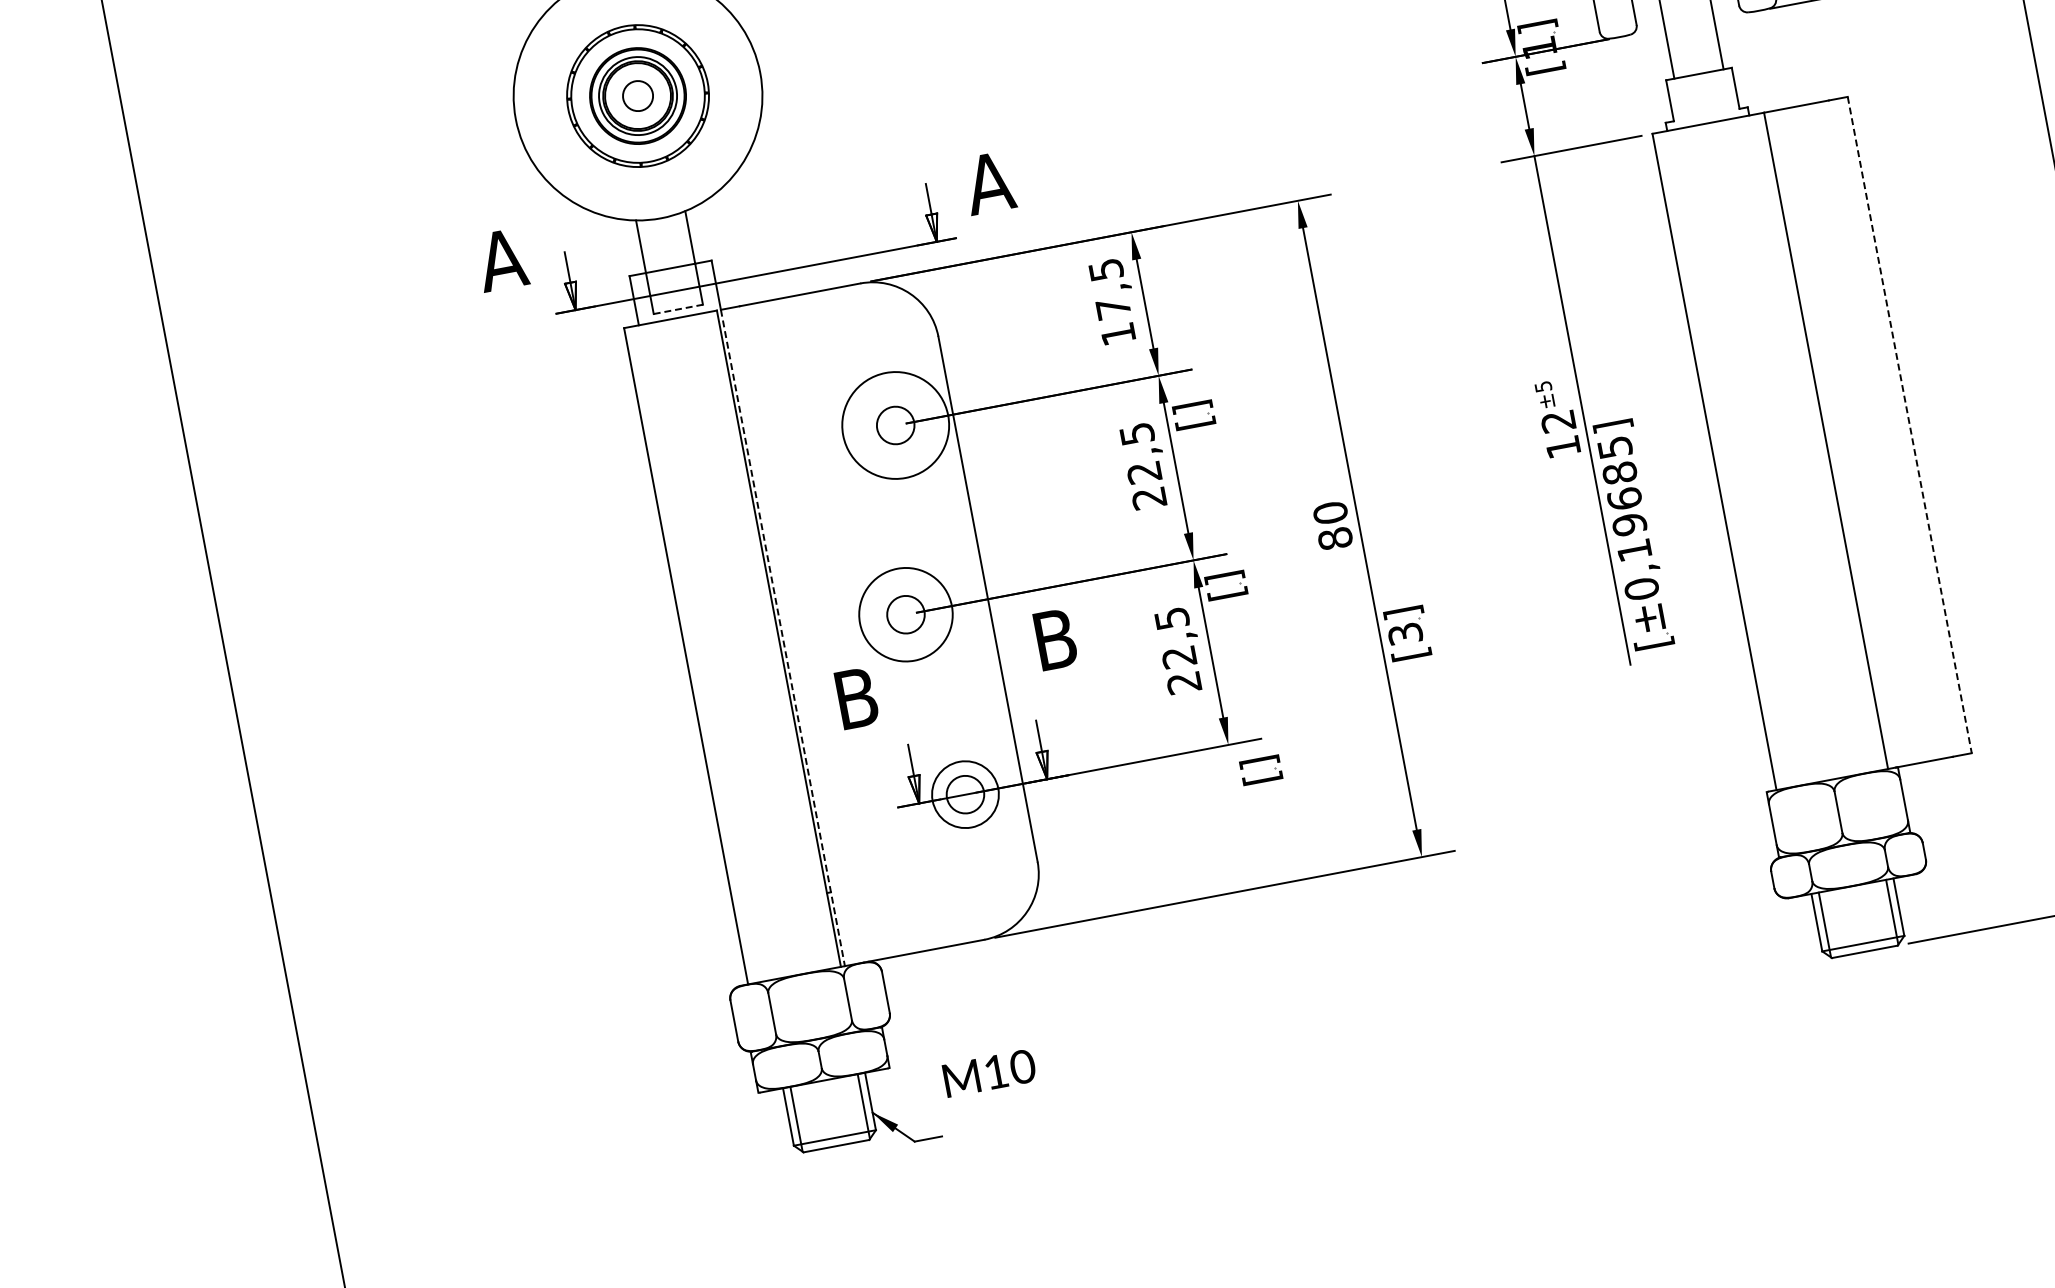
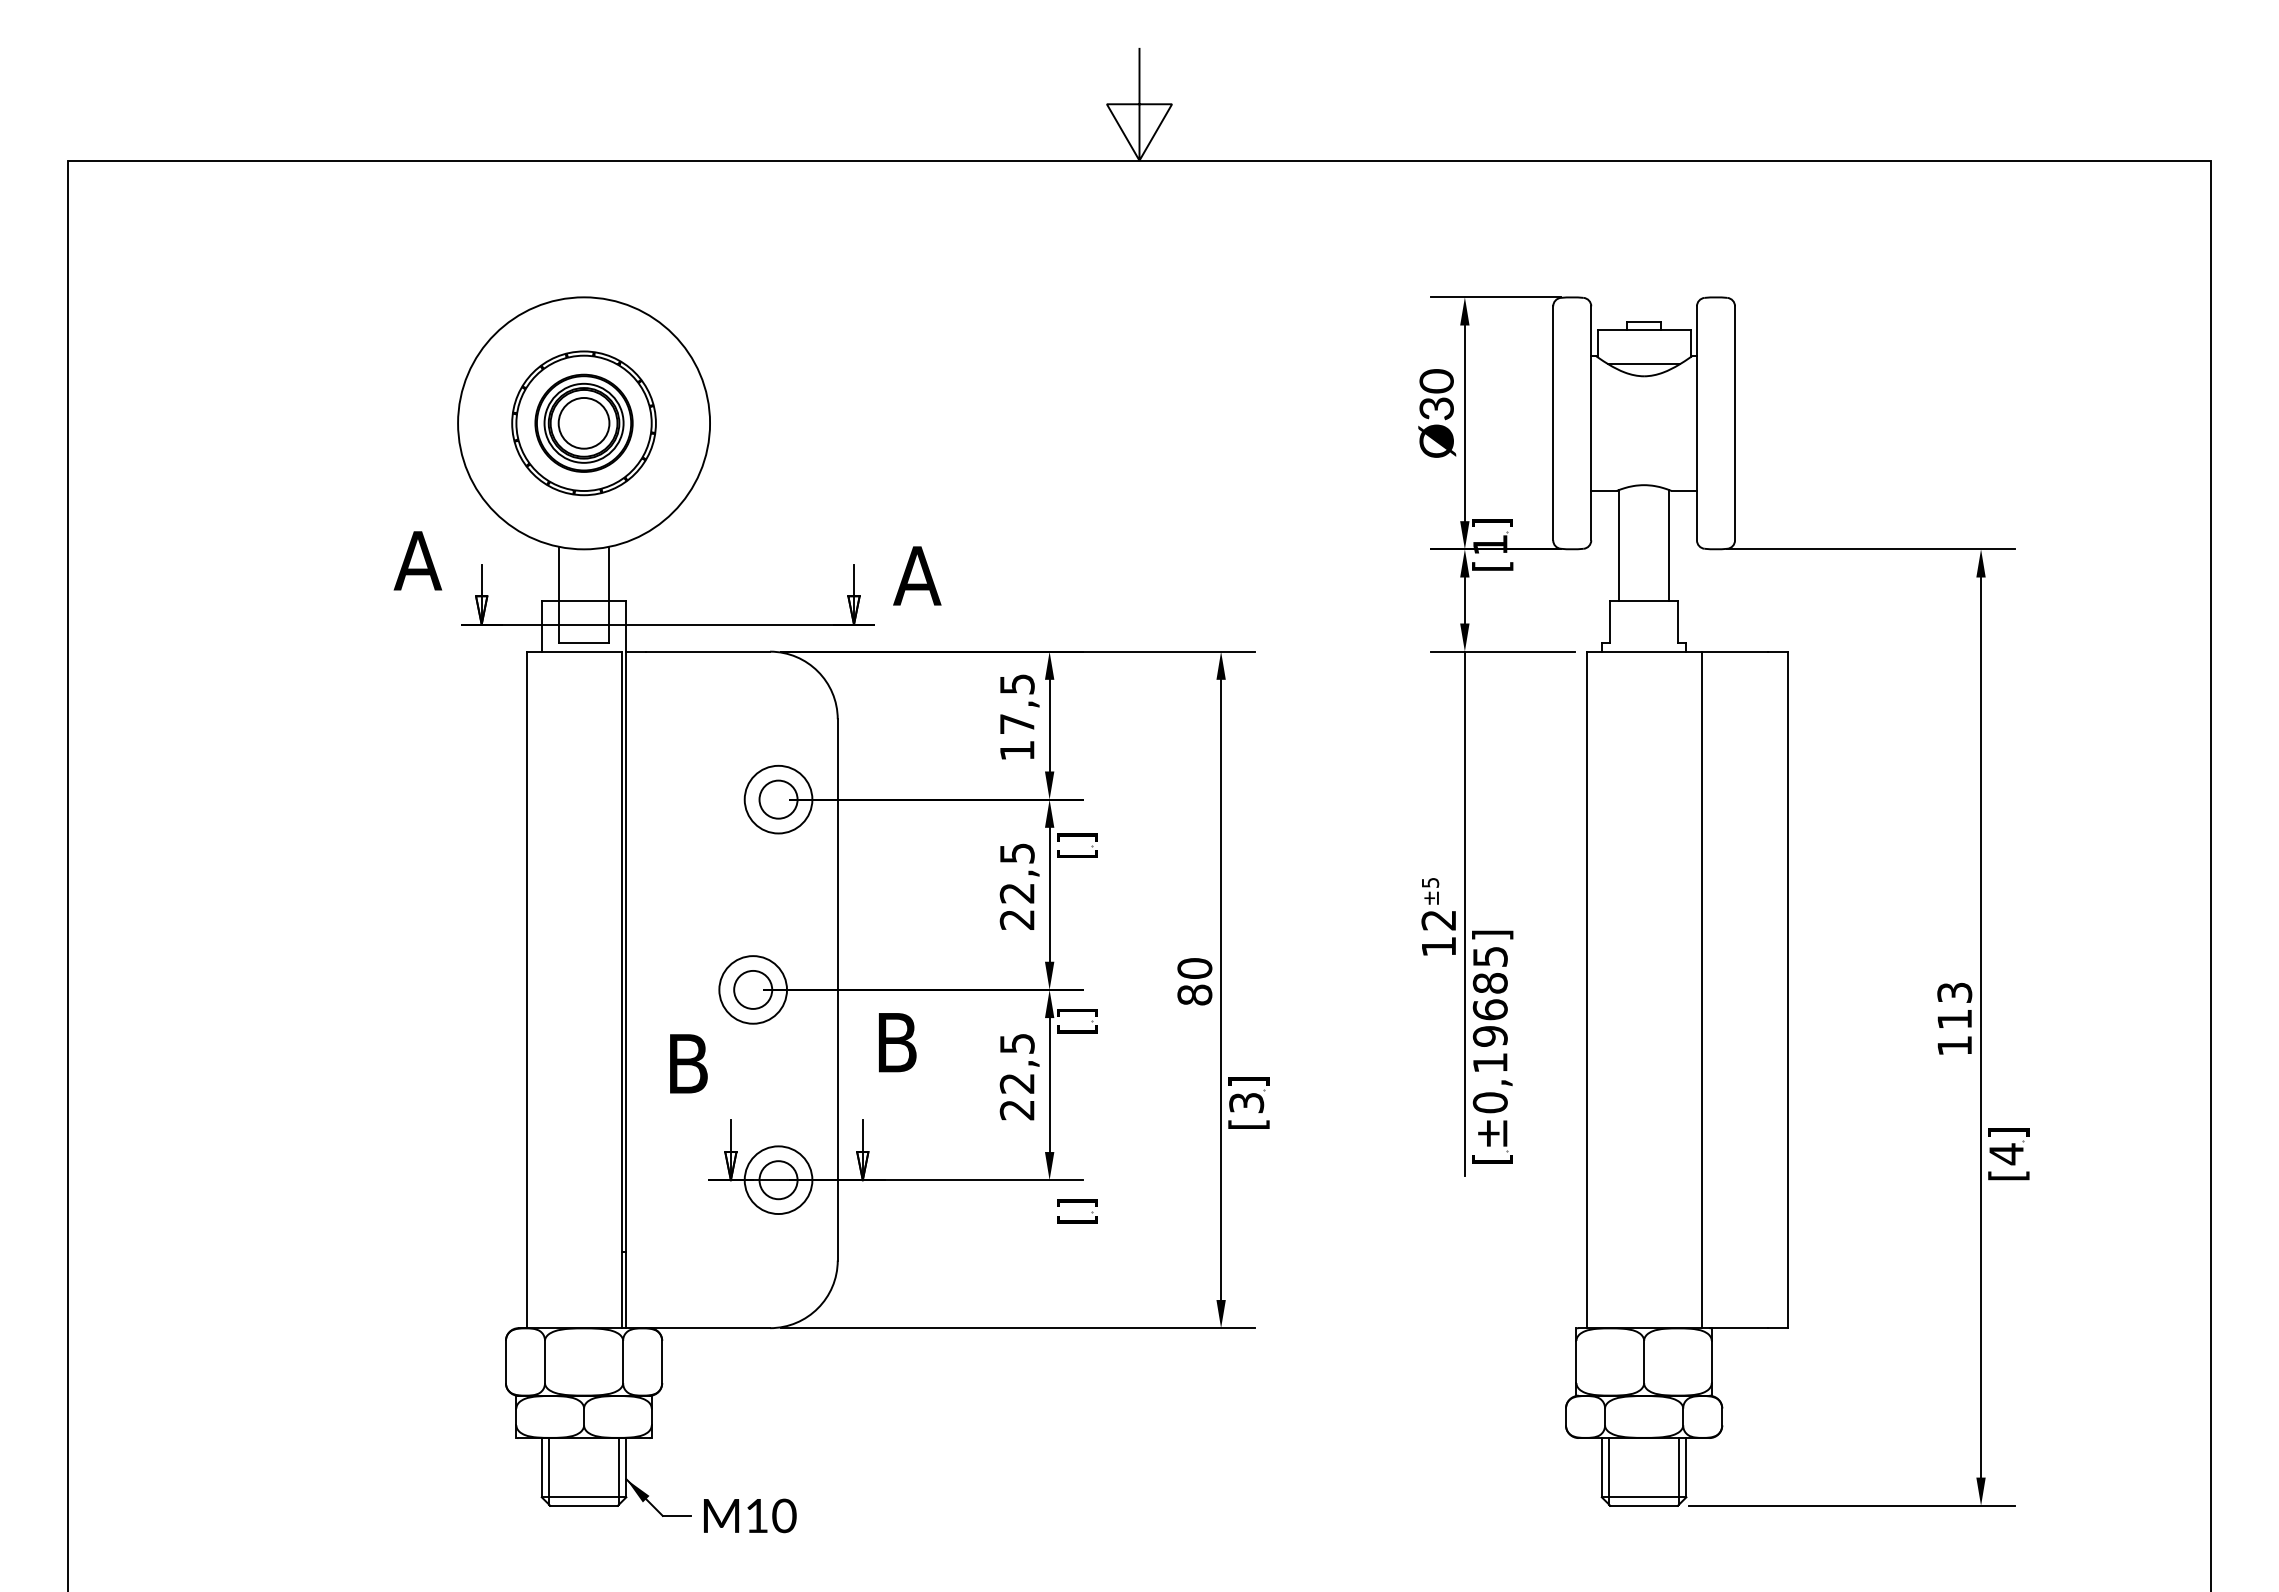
circle: (637, 95) -> (583, 422), size x1.67
line: (678, 309) -> (584, 643), dashed -> solid
circle: (895, 425) -> (778, 799), size x0.62
line: (1909, 425) -> (1787, 990), dashed -> solid
circle: (906, 614) -> (753, 989), size x0.71
line: (783, 638) -> (626, 990), dashed -> solid
text: (989, 1072) -> (750, 1515), moved

